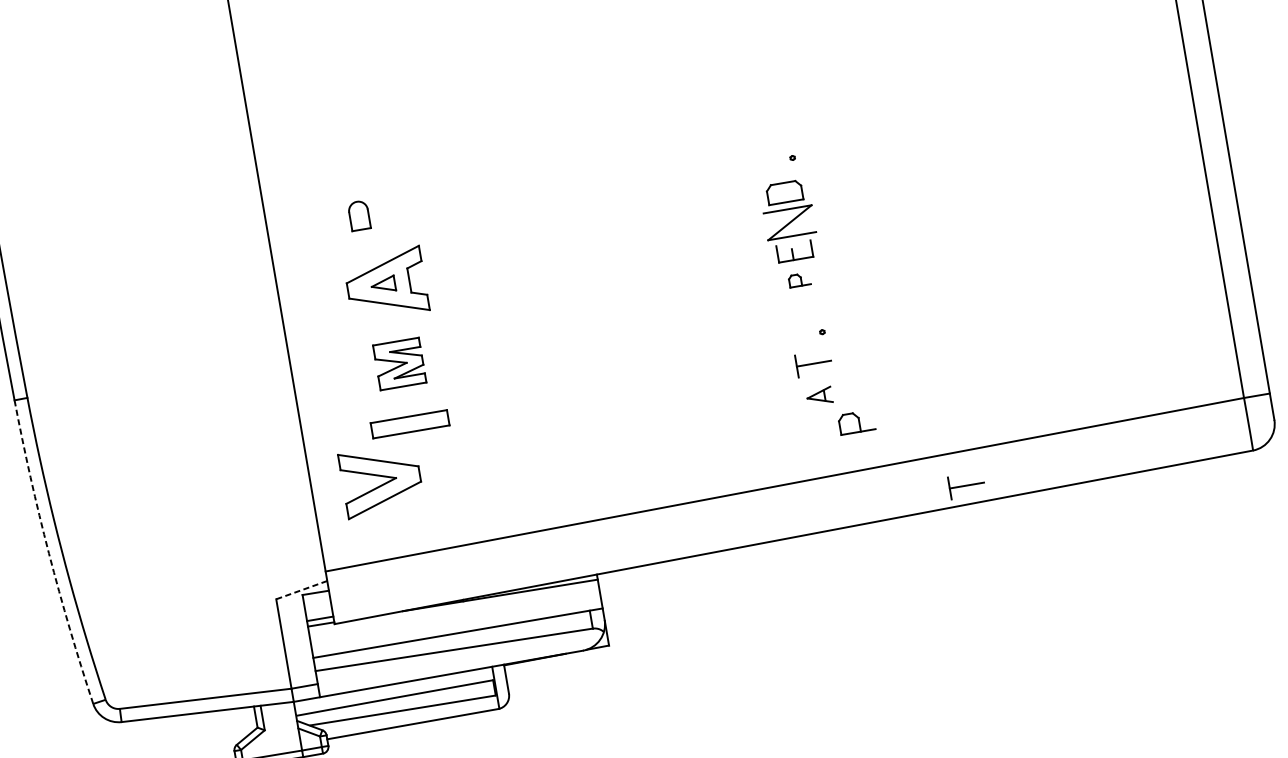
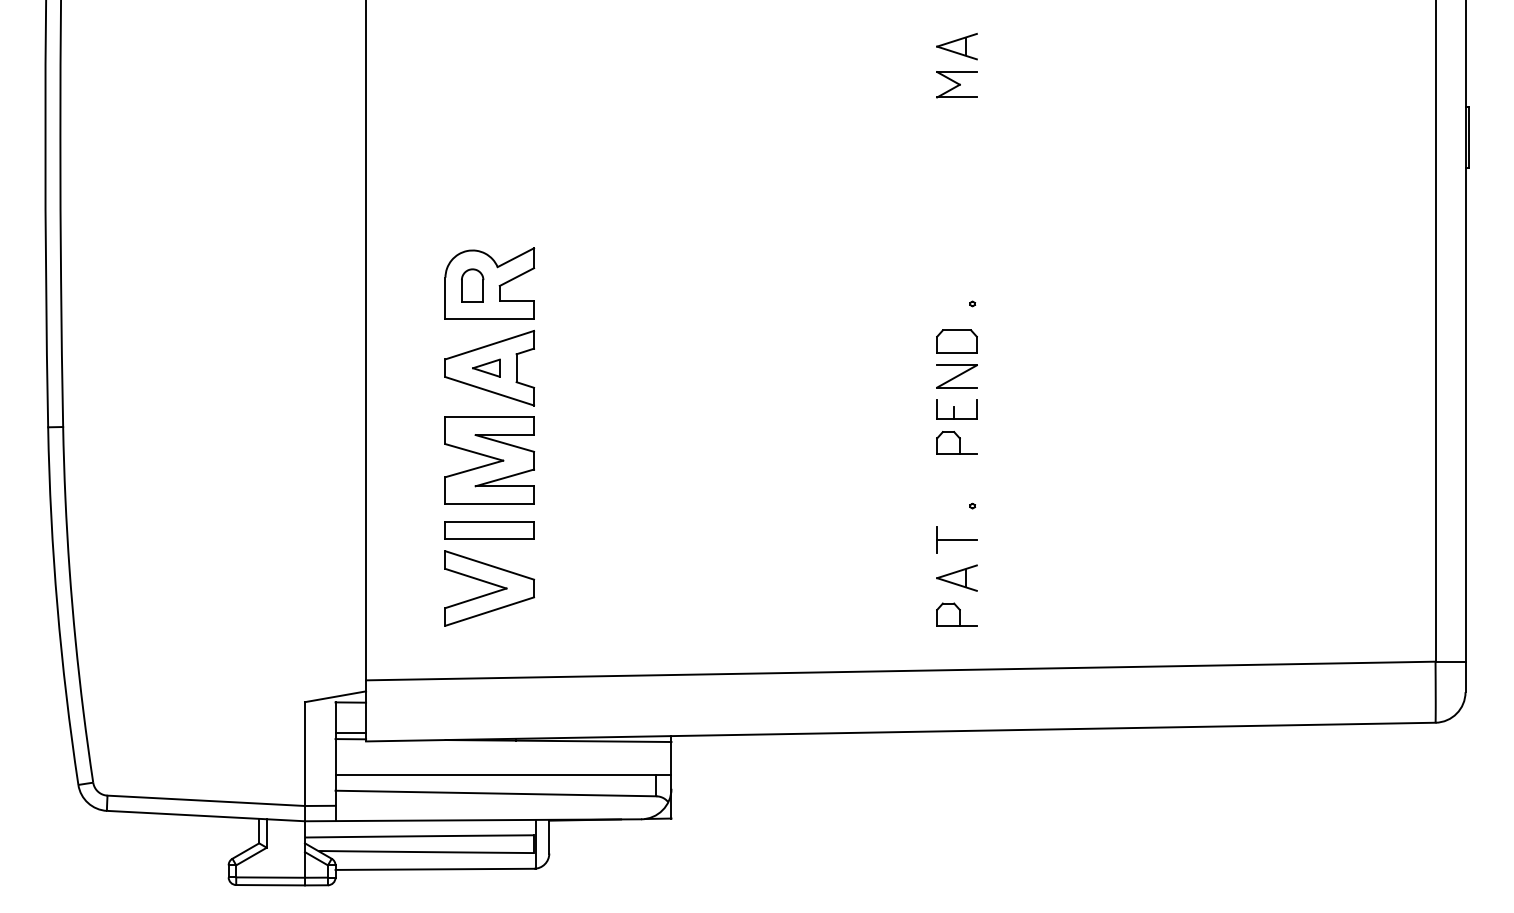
part: (373, 211) -> (489, 283), added
part: (789, 222) -> (956, 376), size x0.71
part: (799, 279) -> (956, 442), size x1.67
part: (399, 363) -> (489, 460), size x1.67
part: (819, 395) -> (956, 577), size x1.43
part: (856, 422) -> (956, 614), moved
part: (381, 480) -> (489, 588), moved
part: (966, 485) -> (1105, 706), removed
arc: (49, 553) -> (57, 606), dashed -> solid
line: (301, 589) -> (335, 696), dashed -> solid

